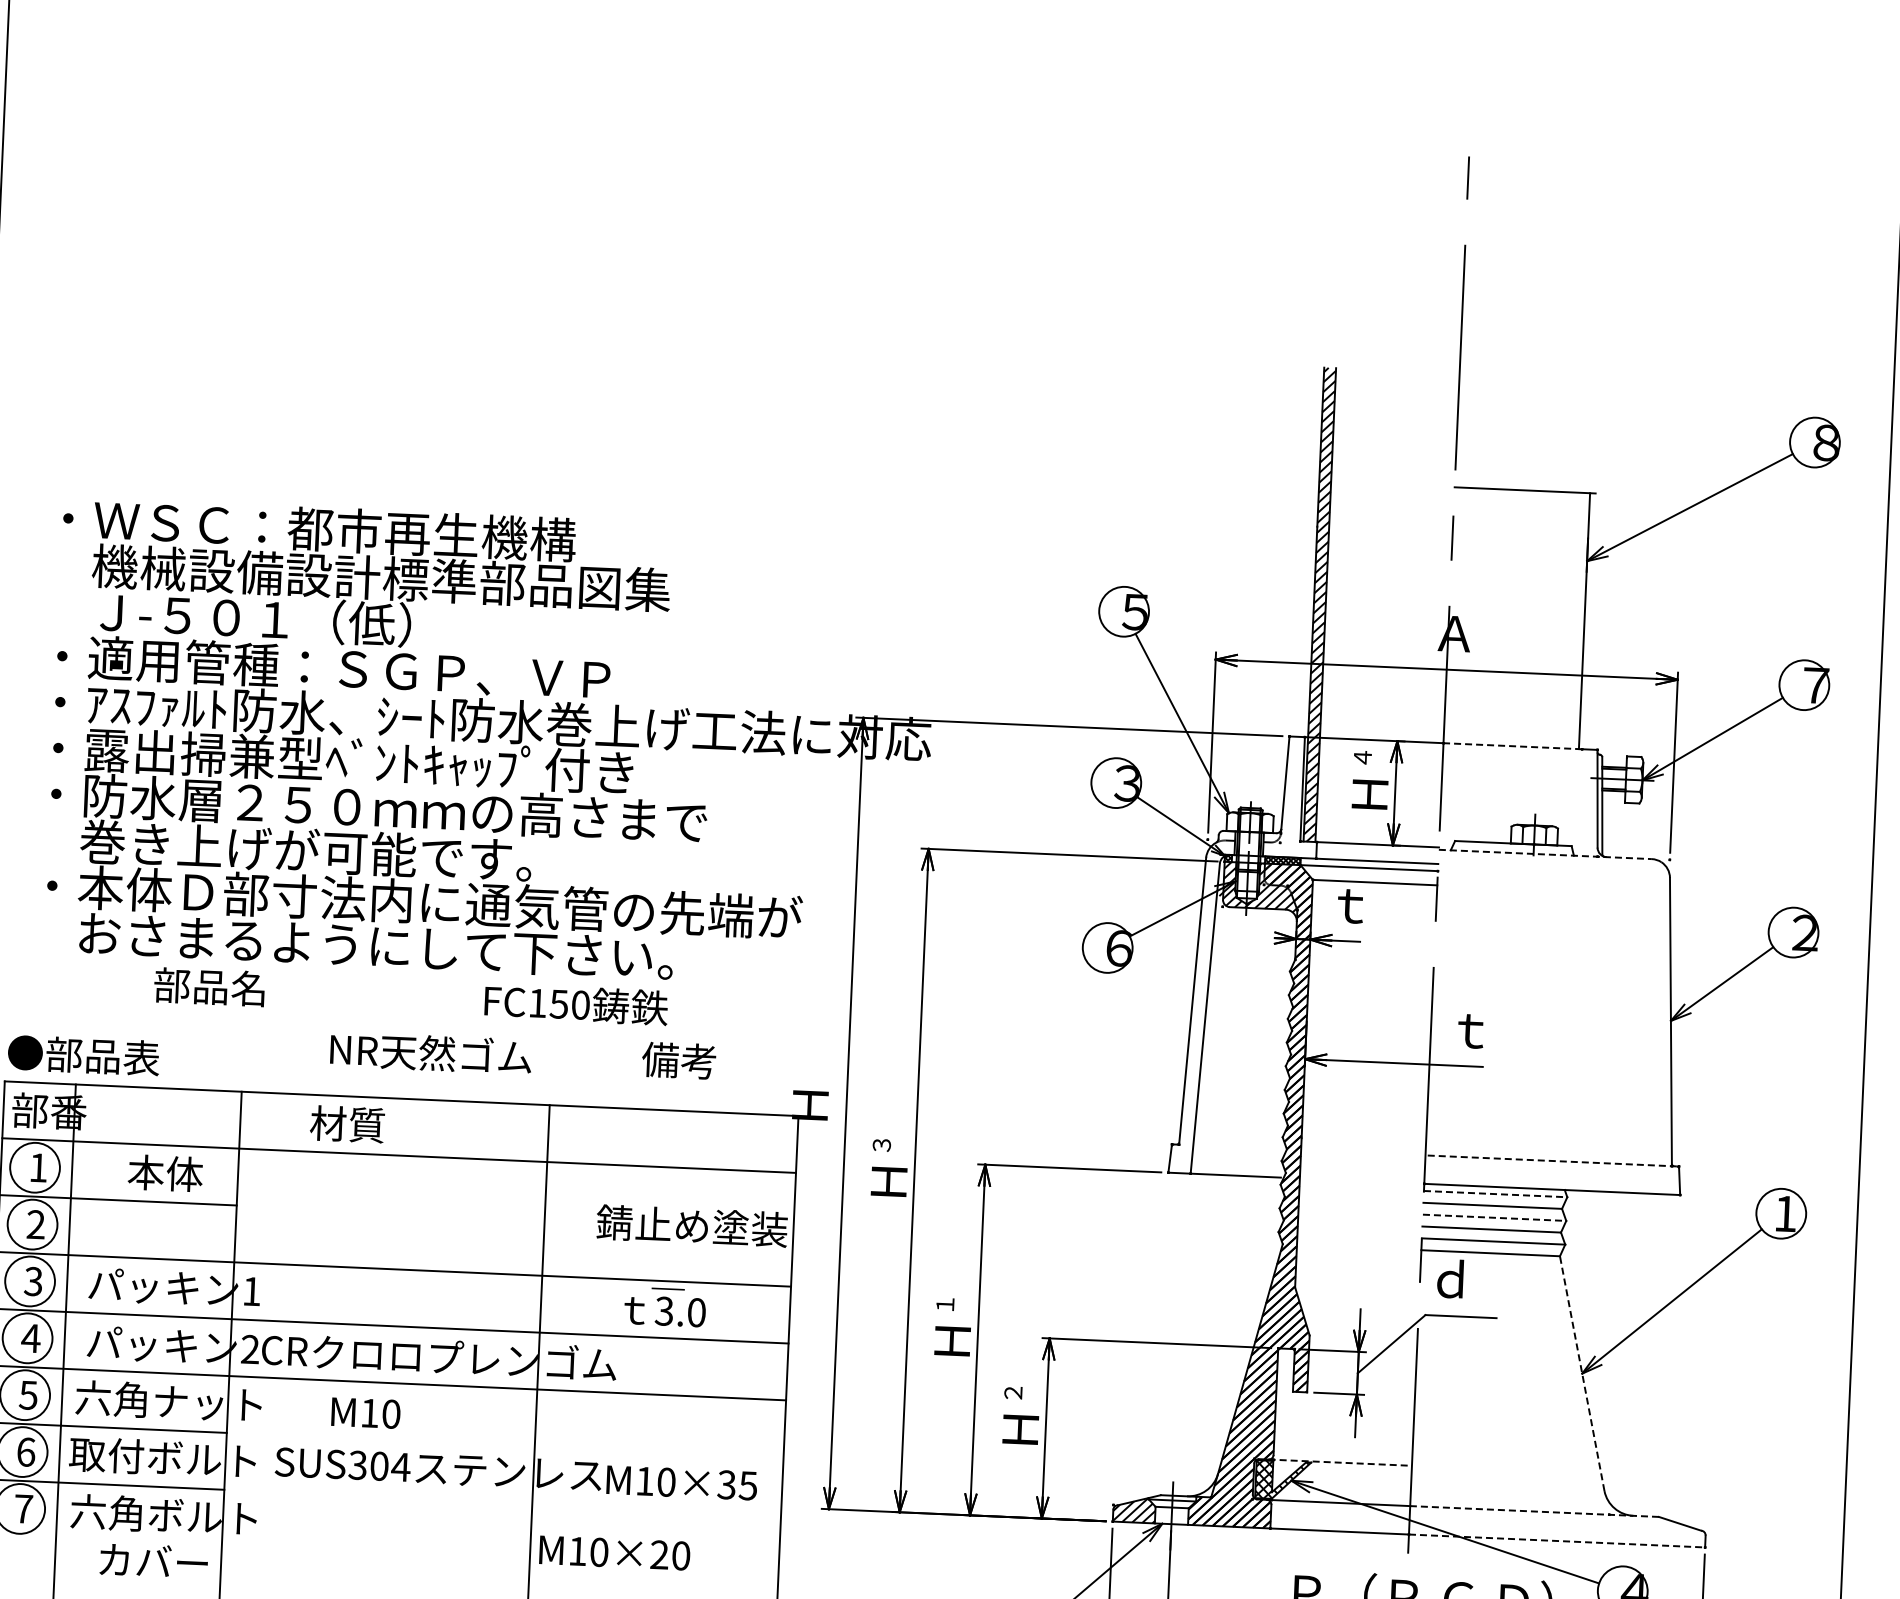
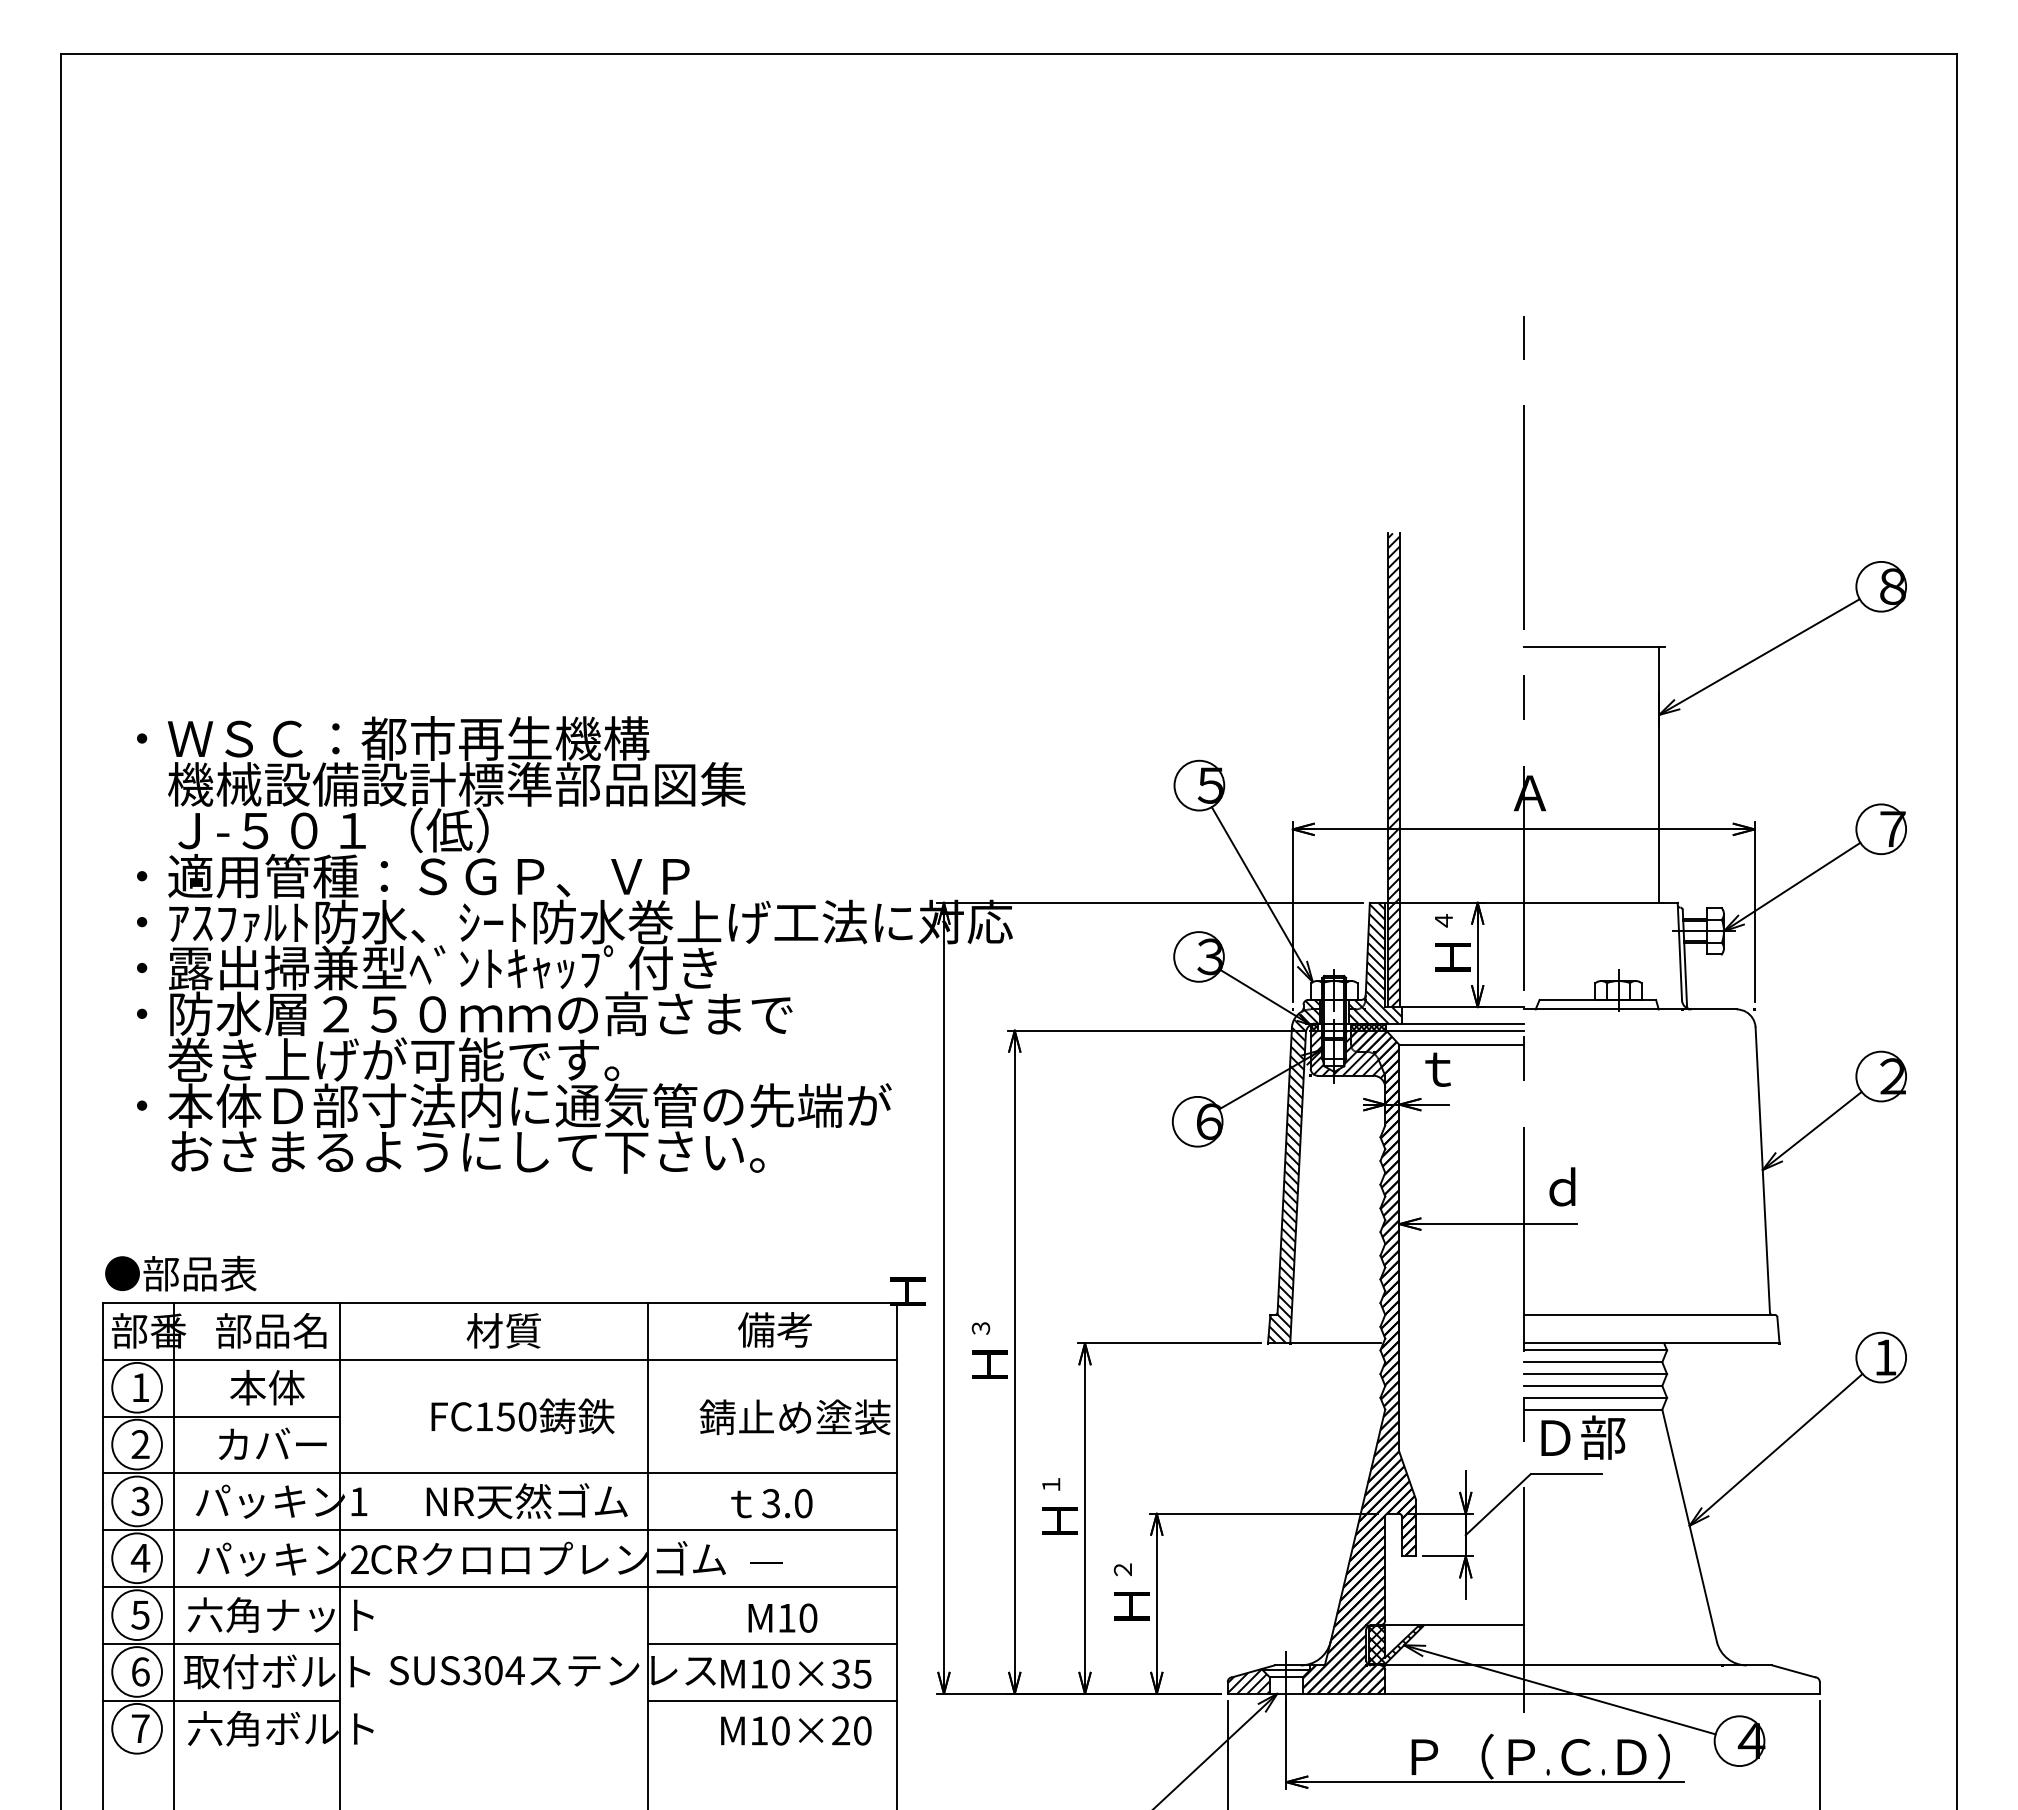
line: (1512, 745) -> (1592, 902), dashed -> solid
hatch: (1291, 796) -> (1374, 962), added
line: (1545, 854) -> (1630, 1009), dashed -> solid
text: (209, 986) -> (271, 1330), moved
hatch: (1202, 1001) -> (1294, 1171), added
text: (575, 1004) -> (522, 1416), moved
text: (1469, 1028) -> (1562, 1186), ｔ -> ｄ
text: (430, 1052) -> (526, 1500), moved
text: (678, 1060) -> (774, 1329), moved
text: (347, 1123) -> (503, 1330), moved
line: (1551, 1160) -> (1649, 1314), dashed -> solid
line: (1495, 1194) -> (1595, 1350), dashed -> solid
line: (1494, 1218) -> (1595, 1374), dashed -> solid
text: (1479, 1280) -> (1583, 1437), ｄ -> Ｄ部
text: (668, 1288) -> (766, 1562), moved
line: (1582, 1373) -> (1689, 1525), dashed -> solid
text: (365, 1412) -> (782, 1617), moved
line: (658, 1451) -> (771, 1643), added
line: (1340, 1463) -> (1452, 1625), dashed -> solid
line: (656, 1508) -> (771, 1700), added
line: (1533, 1511) -> (1647, 1665), dashed -> solid
line: (1557, 1540) -> (1672, 1693), dashed -> solid
text: (615, 1552) -> (796, 1730), moved
text: (153, 1560) -> (272, 1443), moved

